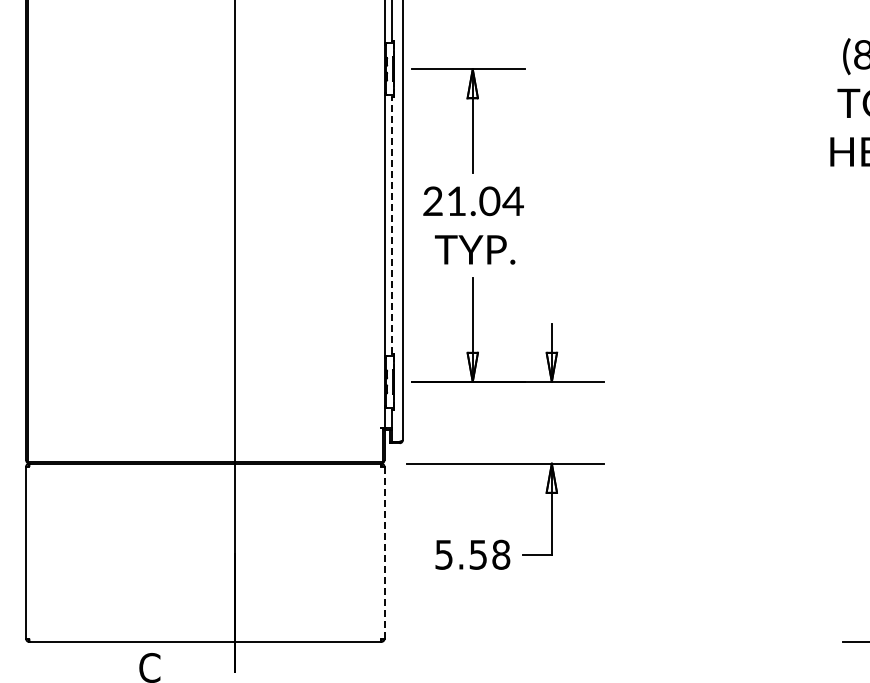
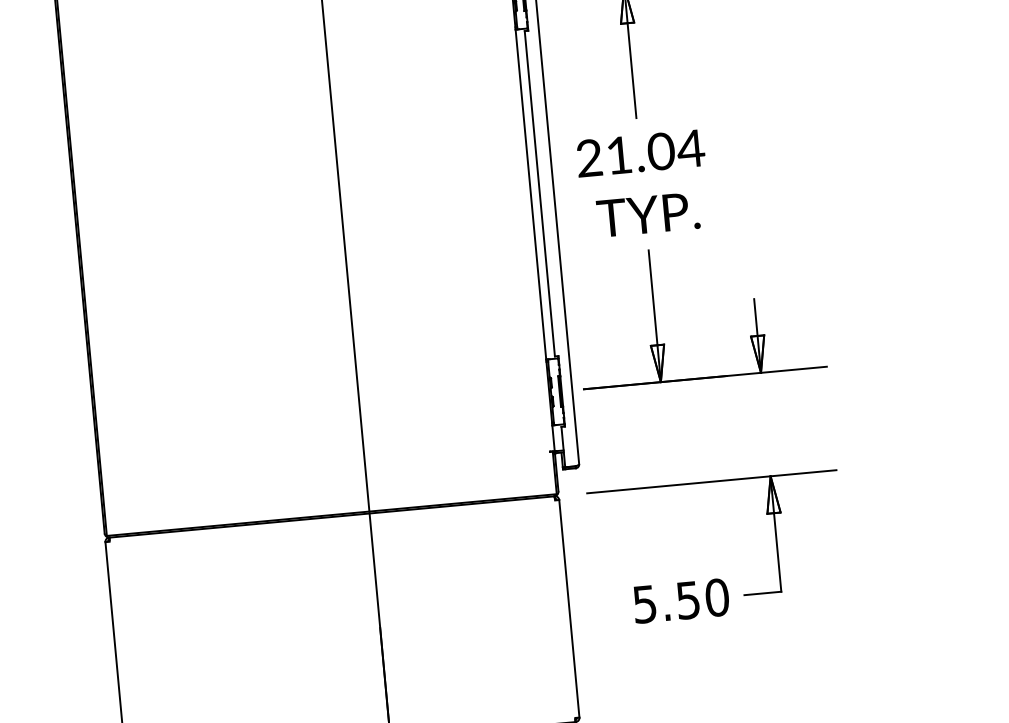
line: (391, 225) -> (539, 193), dashed -> solid
line: (384, 552) -> (569, 608), dashed -> solid
text: (501, 554) -> (717, 597), 5.58 -> 5.50

